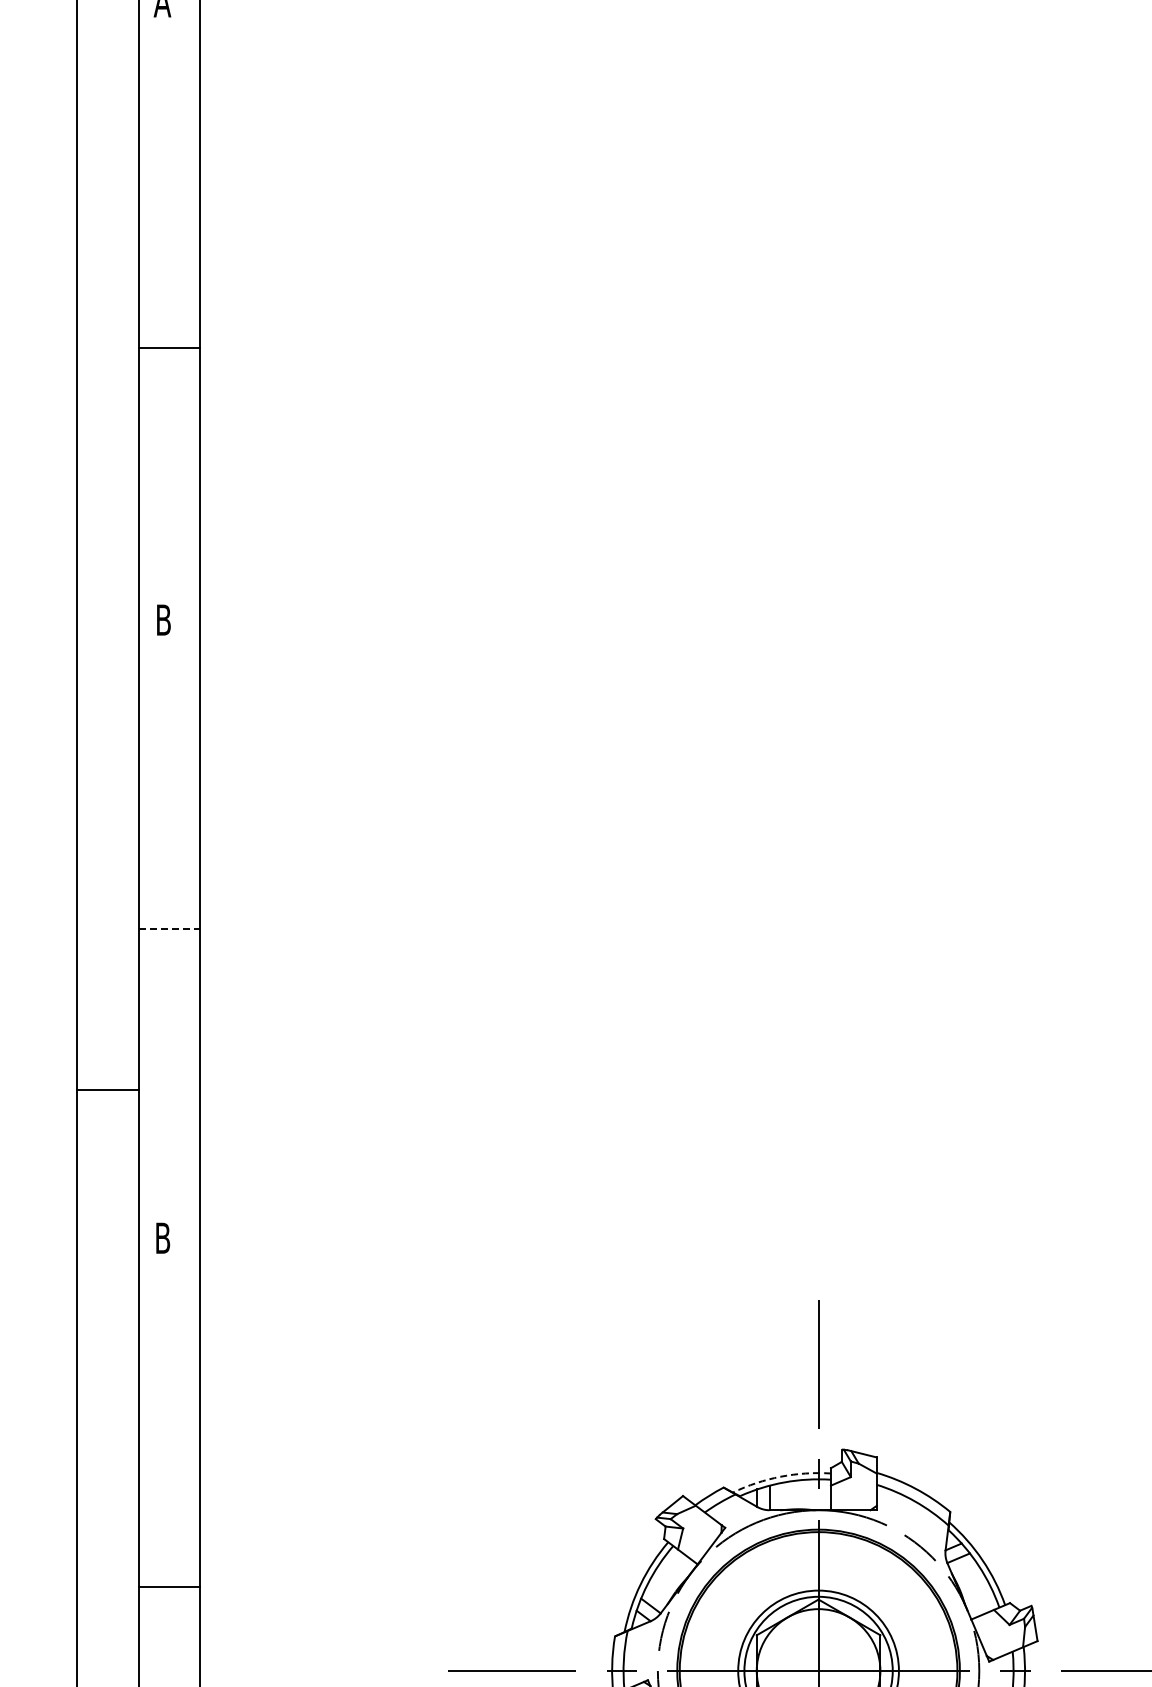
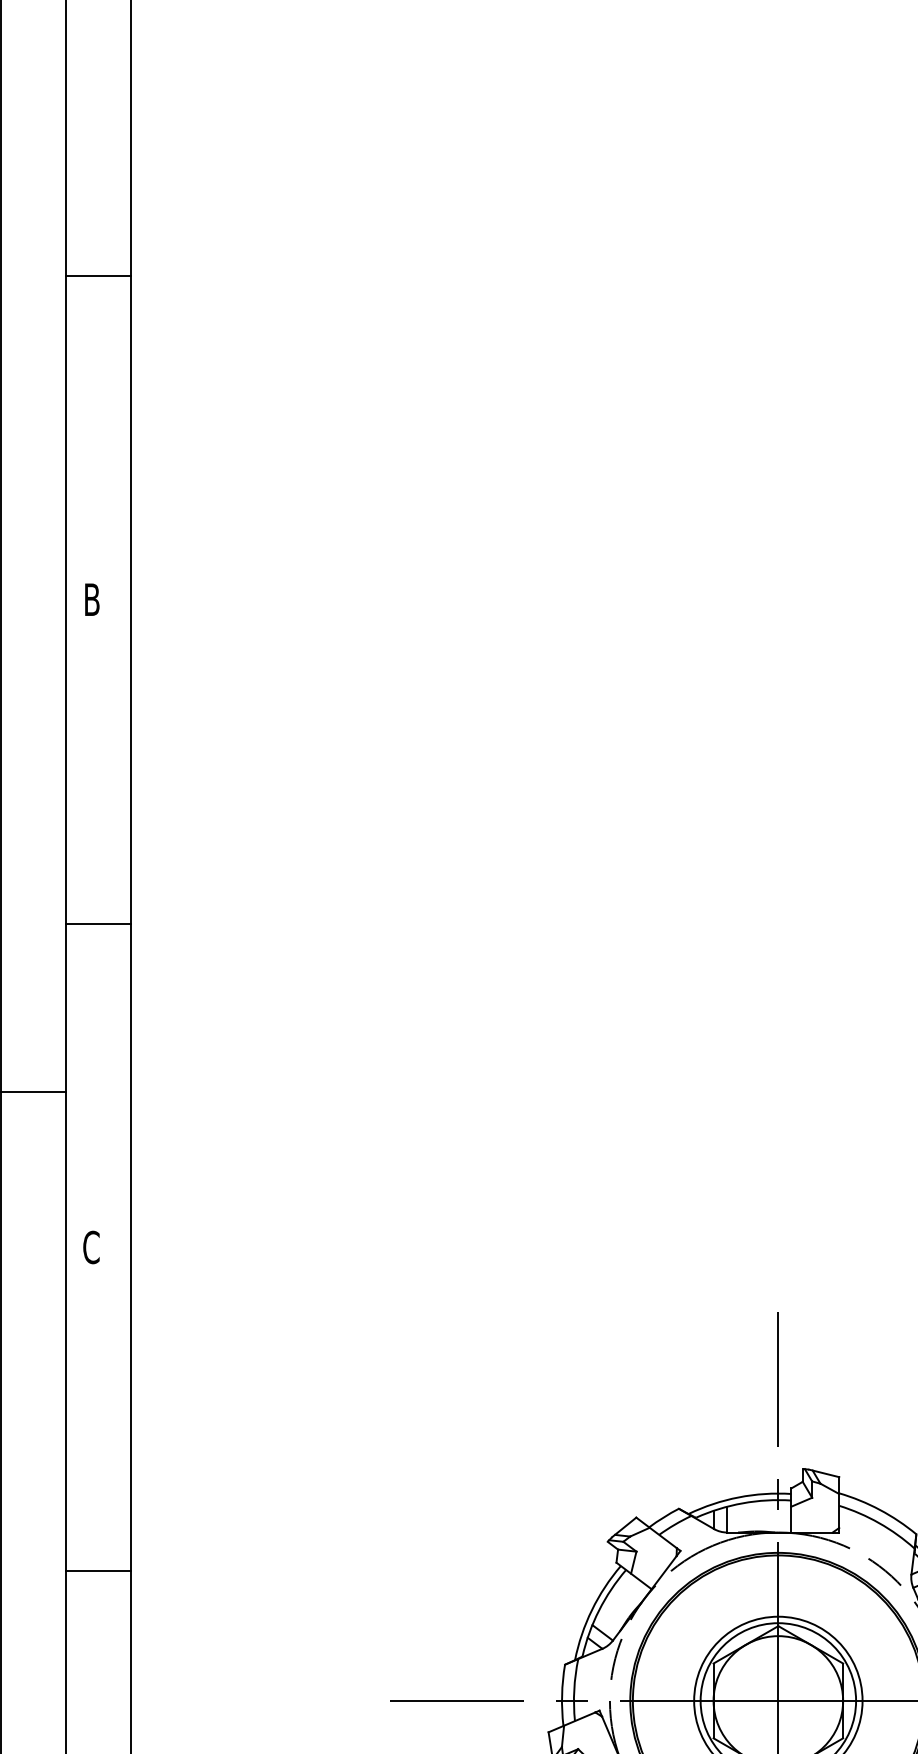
line: (169, 348) -> (98, 276), moved
line: (169, 929) -> (98, 923), dashed -> solid
text: (162, 1238) -> (90, 1247), B -> C
arc: (780, 1476) -> (738, 1497), dashed -> solid
line: (169, 1587) -> (98, 1571), moved

